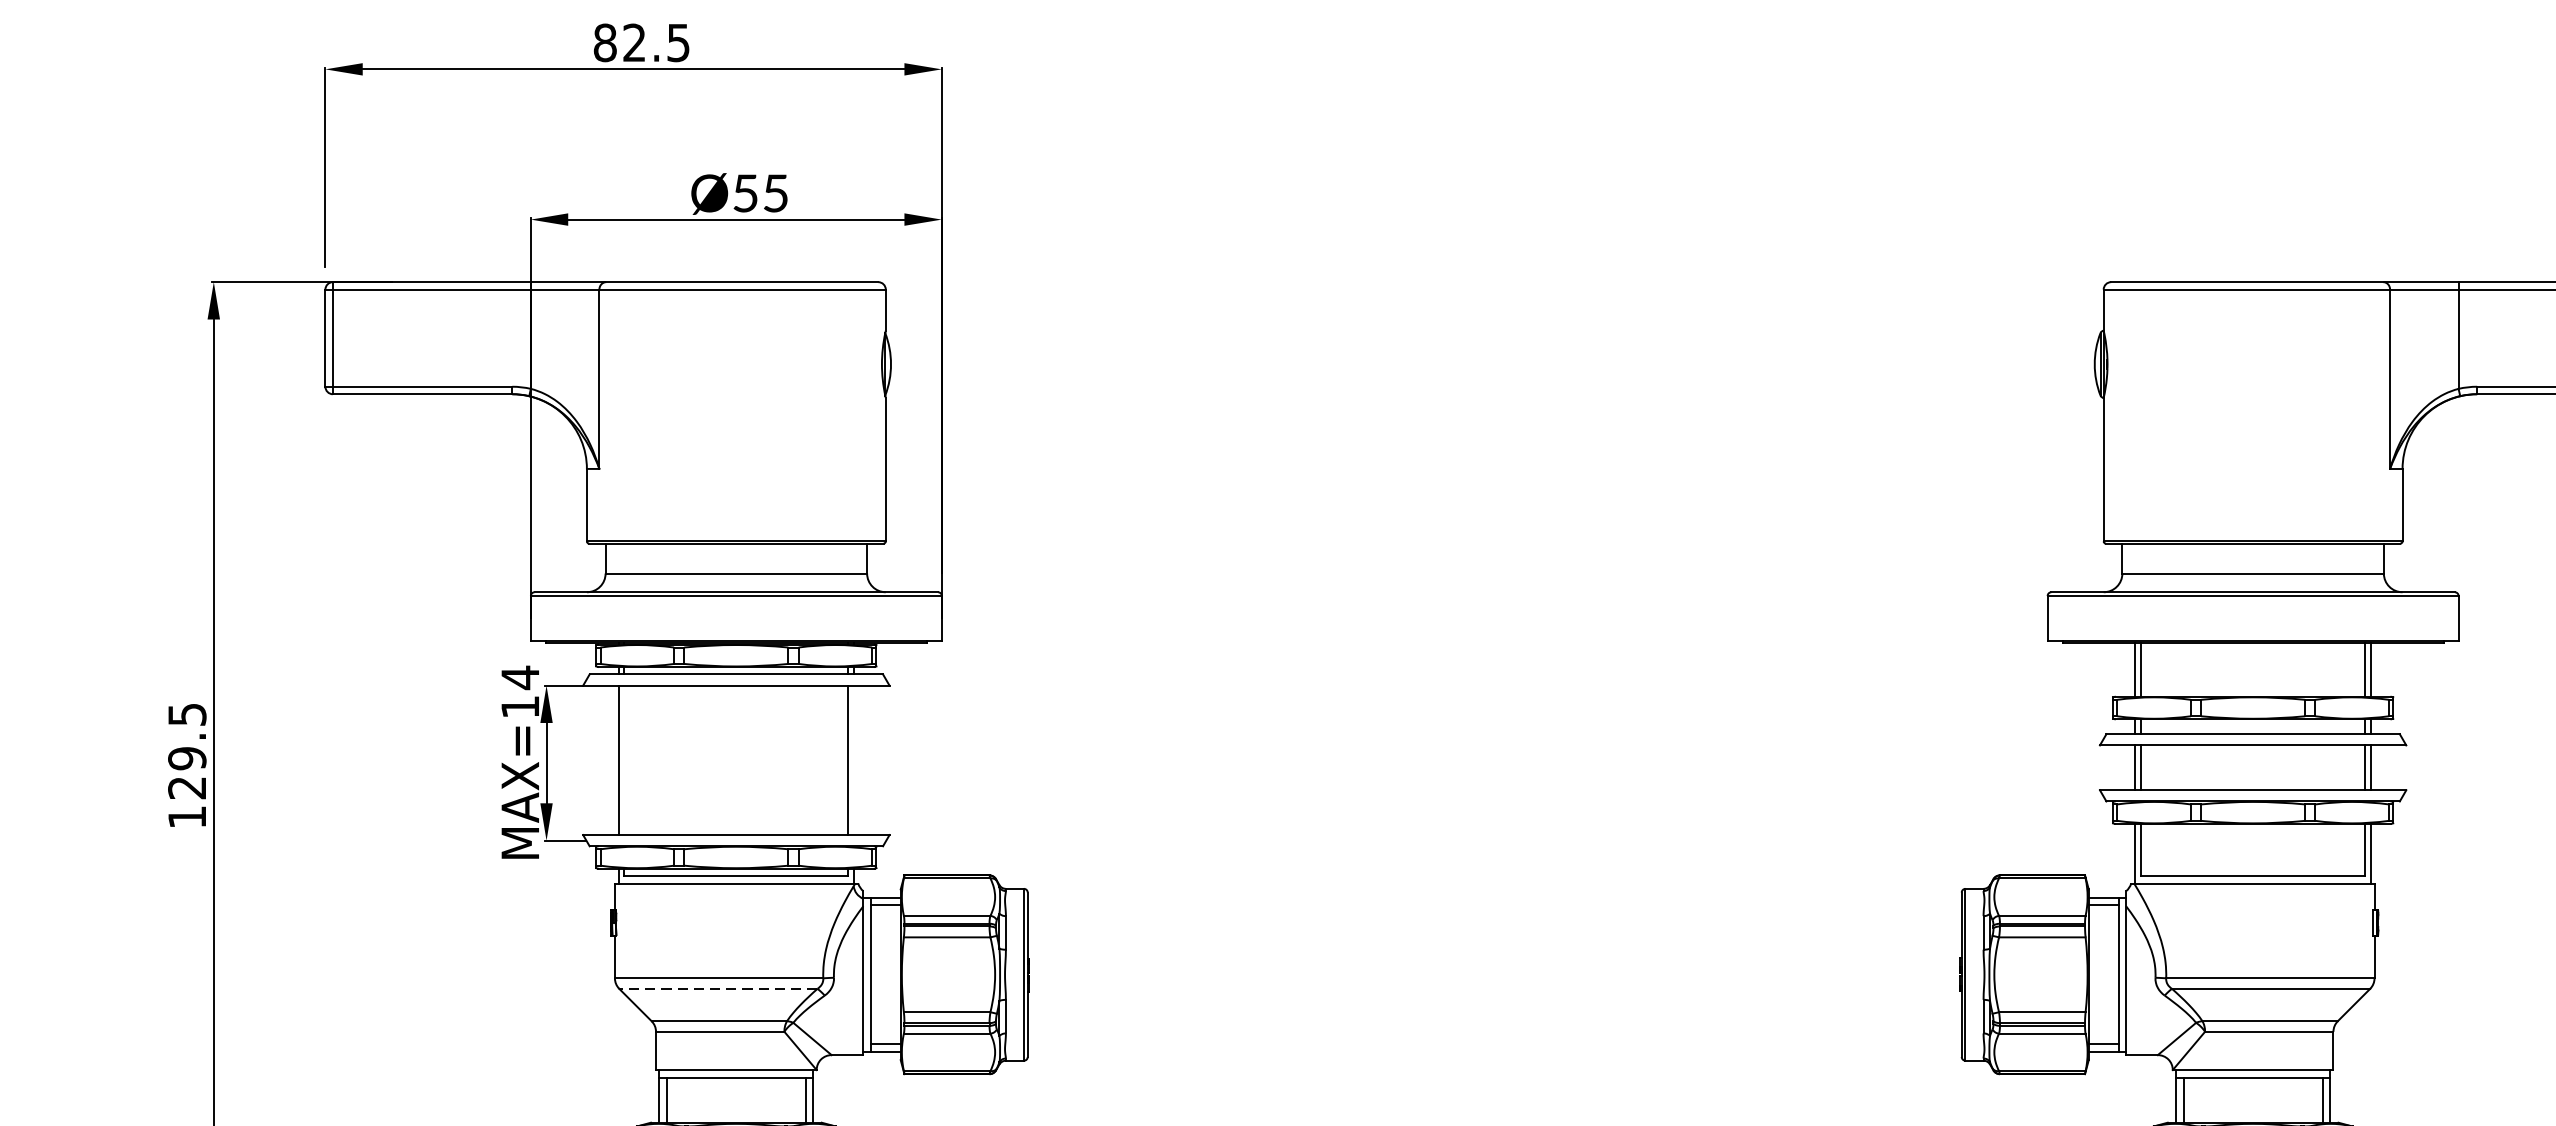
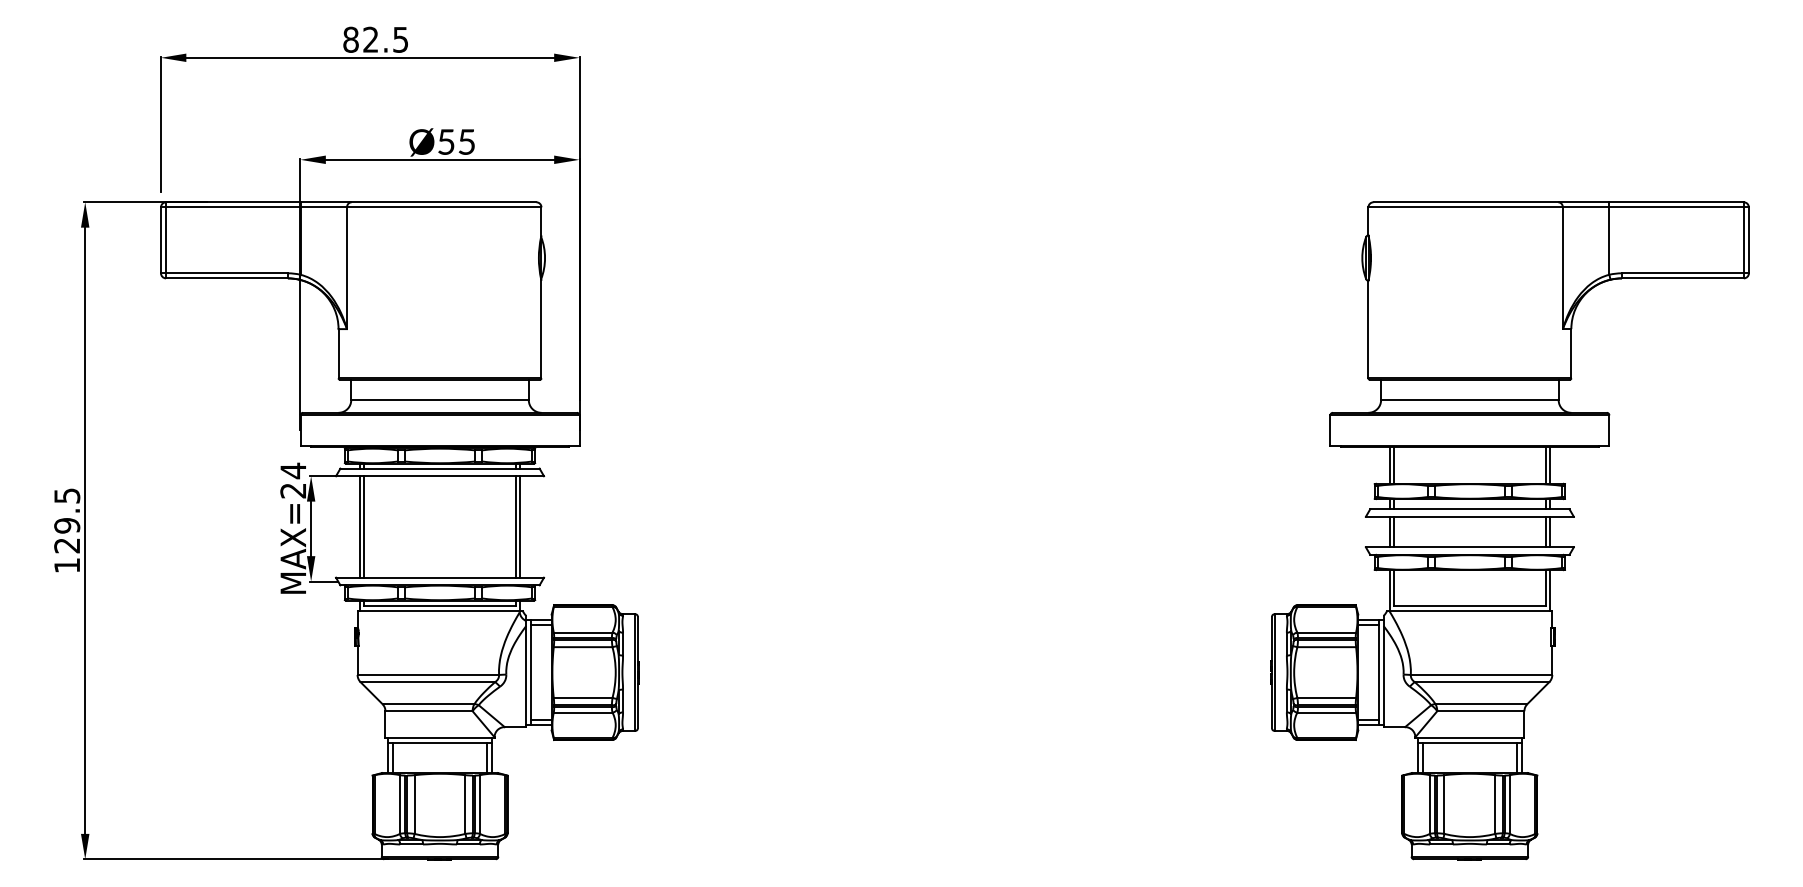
text: (519, 706) -> (292, 490), MAX=14 -> MAX=24
line: (623, 759) -> (363, 526), added
line: (853, 759) -> (519, 526), added
line: (717, 989) -> (427, 682), dashed -> solid

